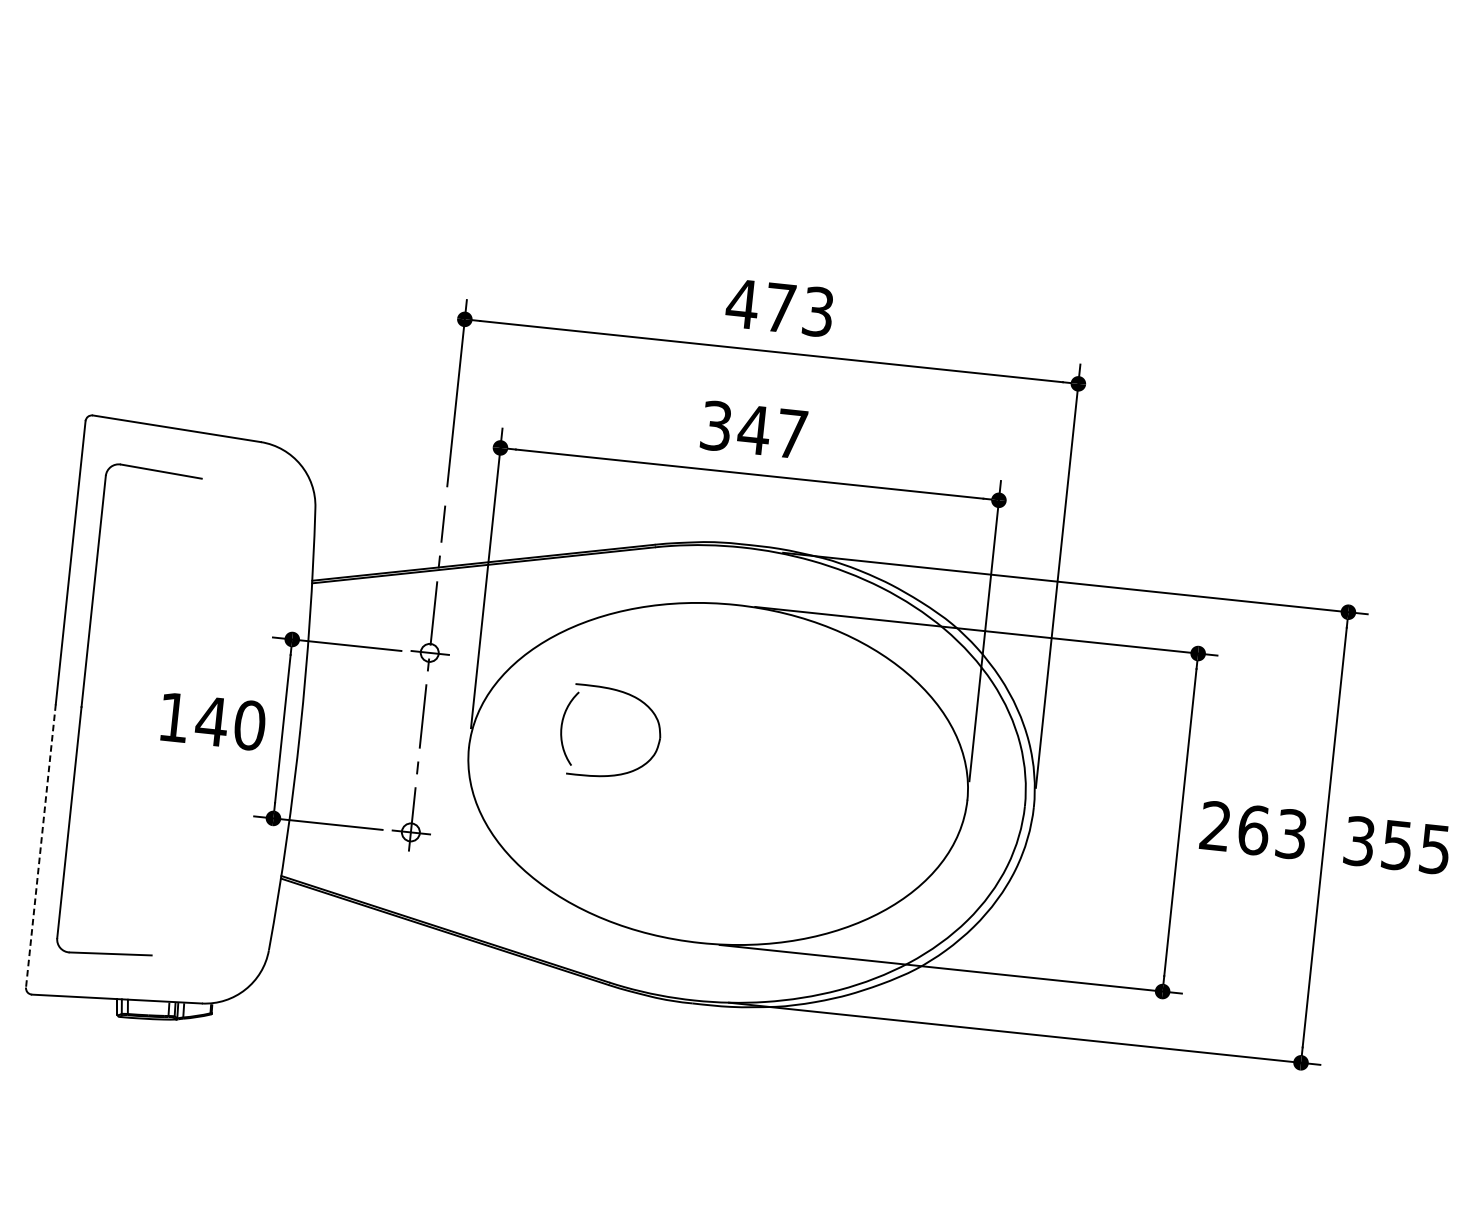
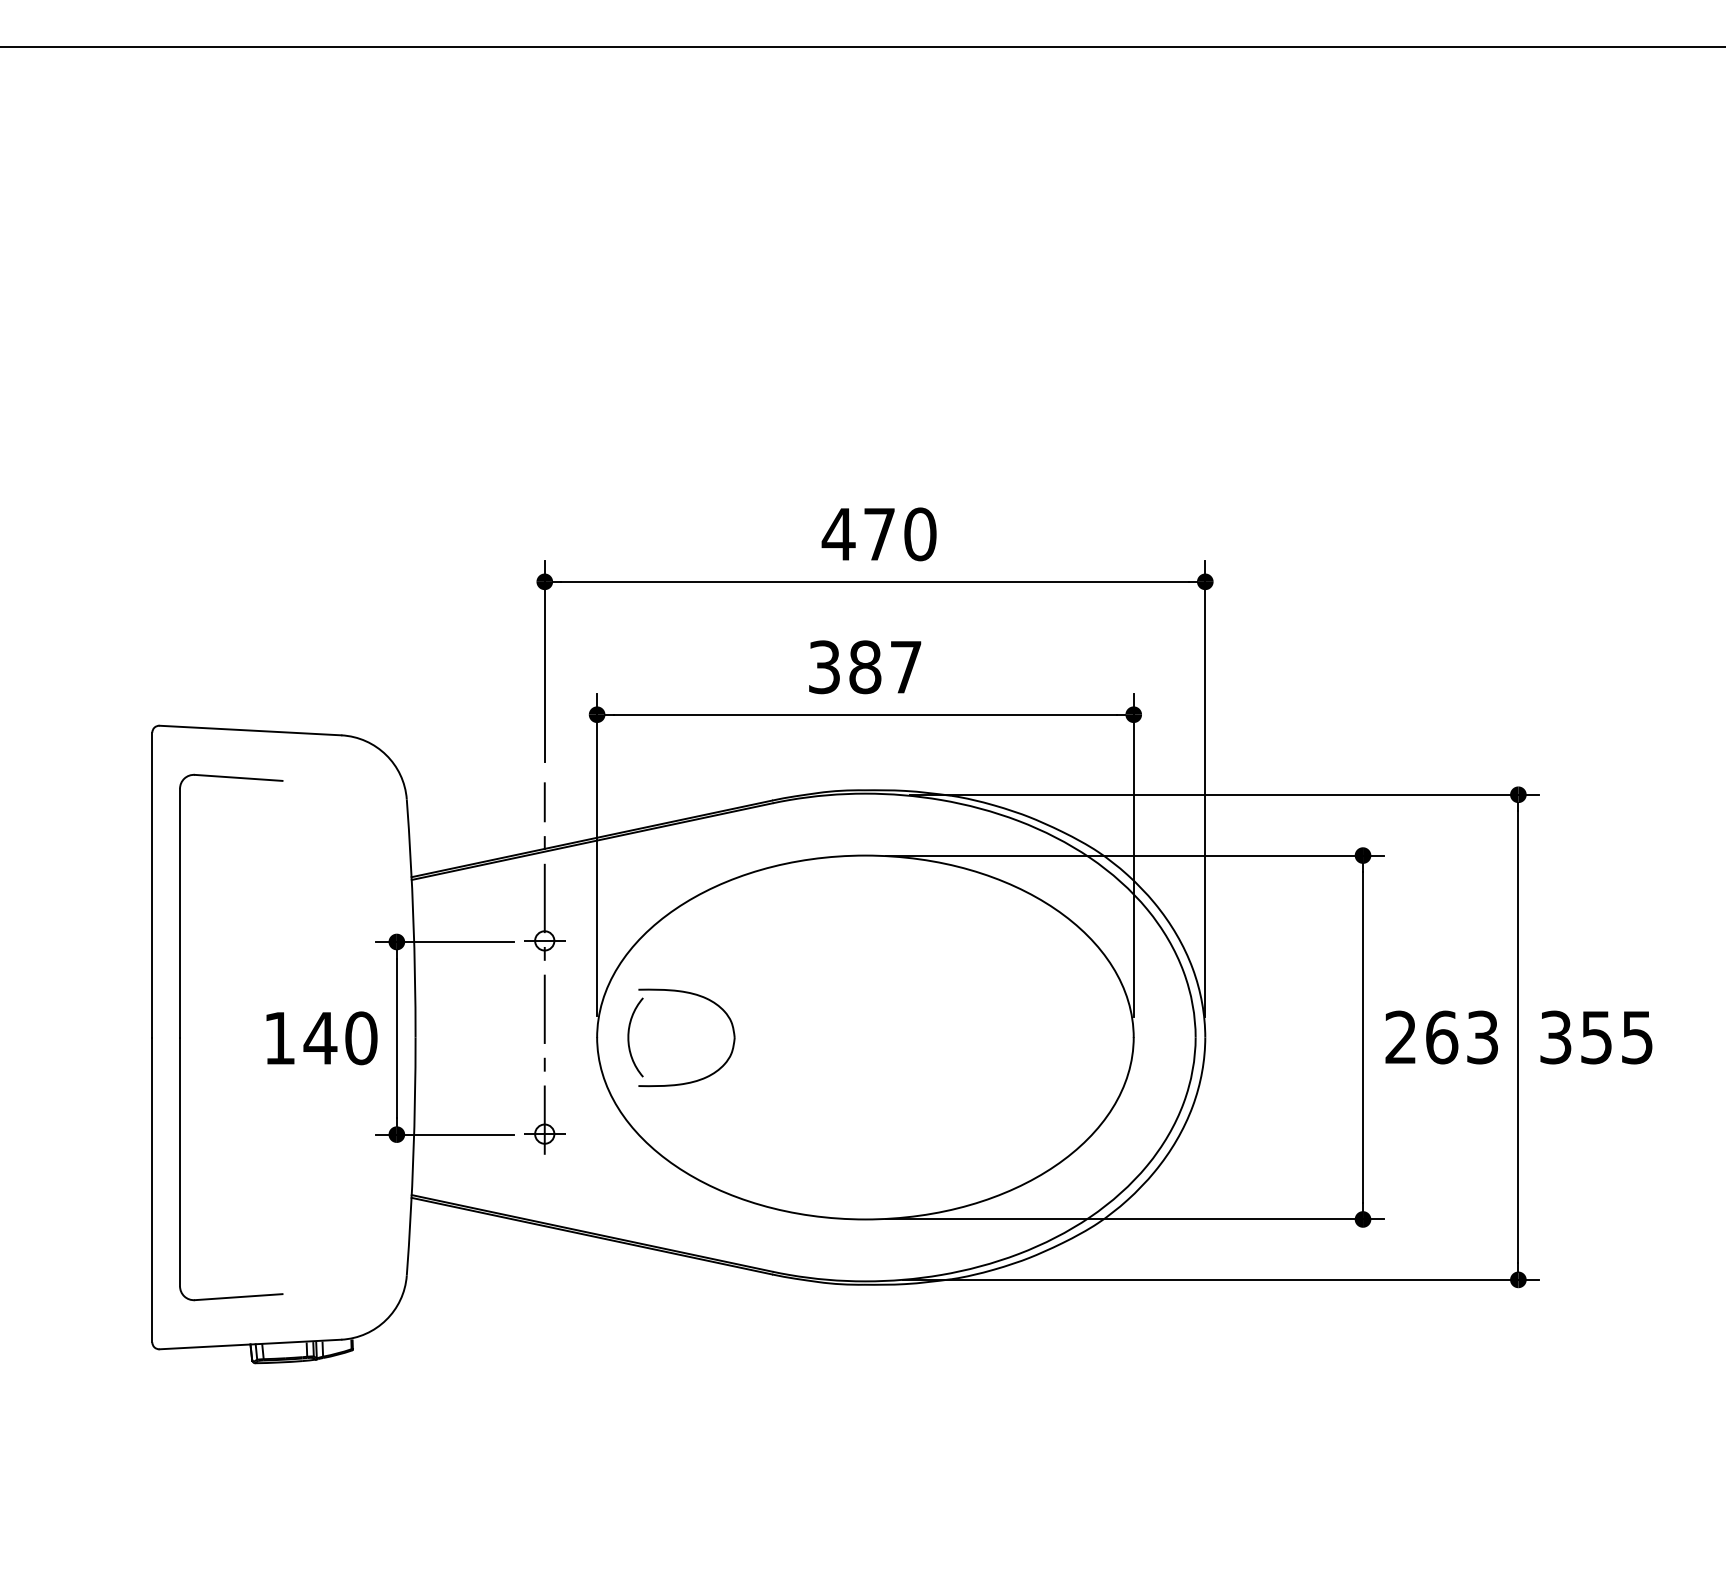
text: (818, 312) -> (920, 534), 473 -> 470
text: (754, 430) -> (865, 667), 347 -> 387
part: (623, 693) -> (690, 994), moved
line: (41, 846) -> (152, 1190), dashed -> solid

